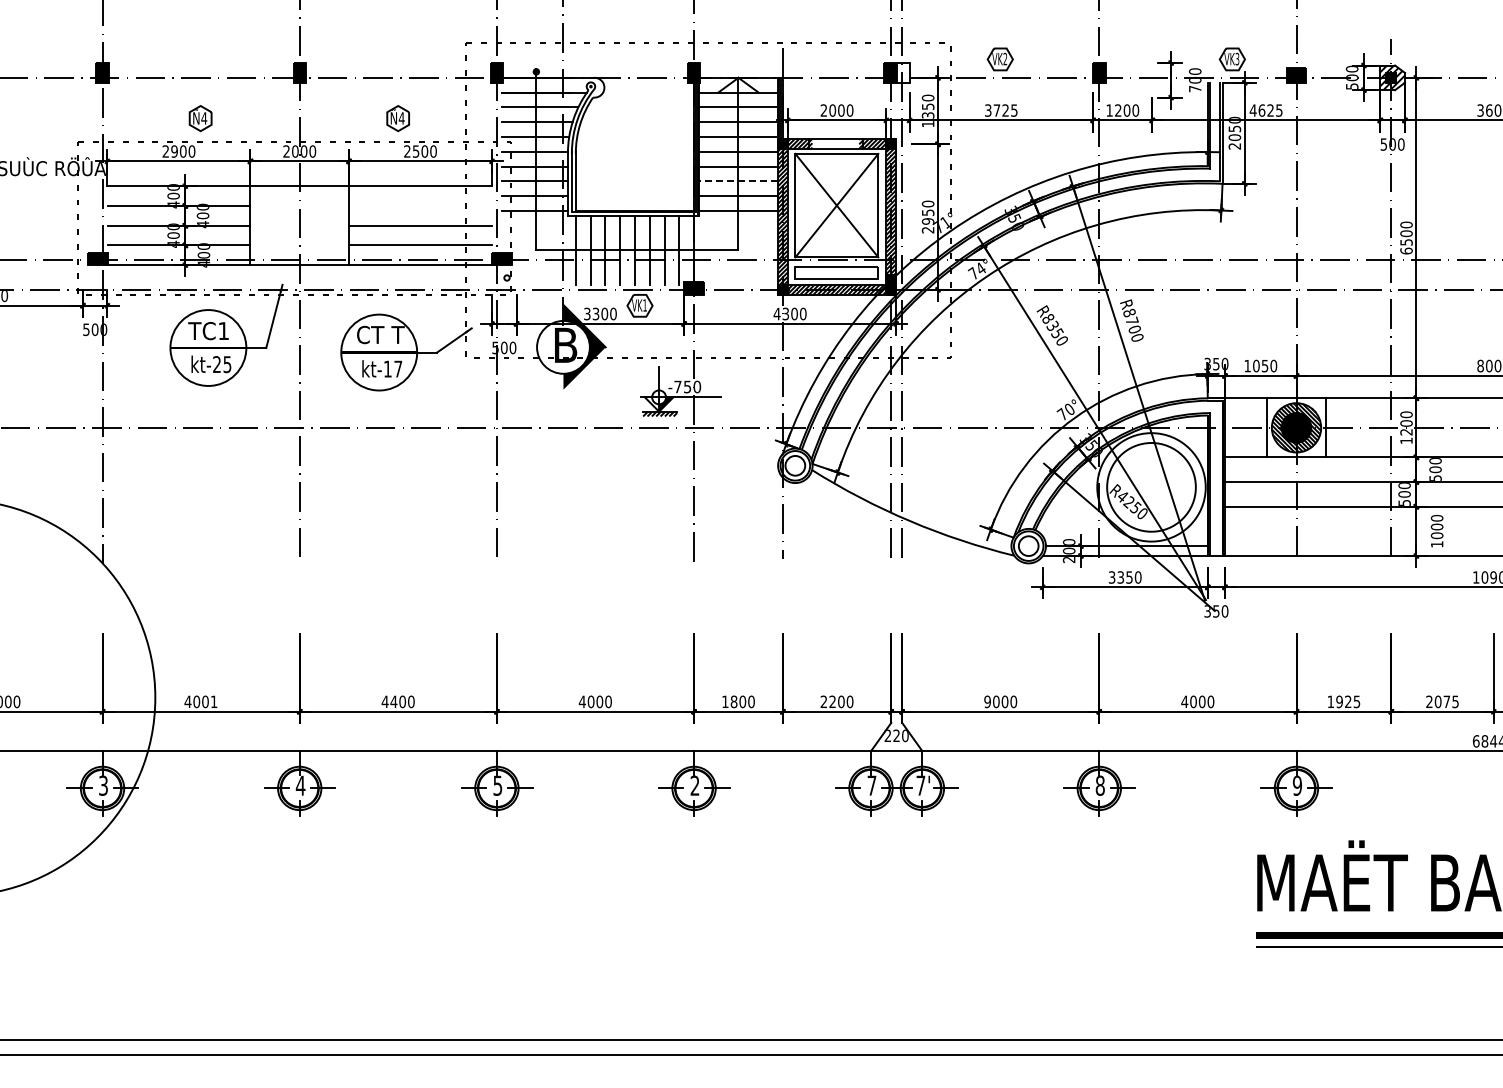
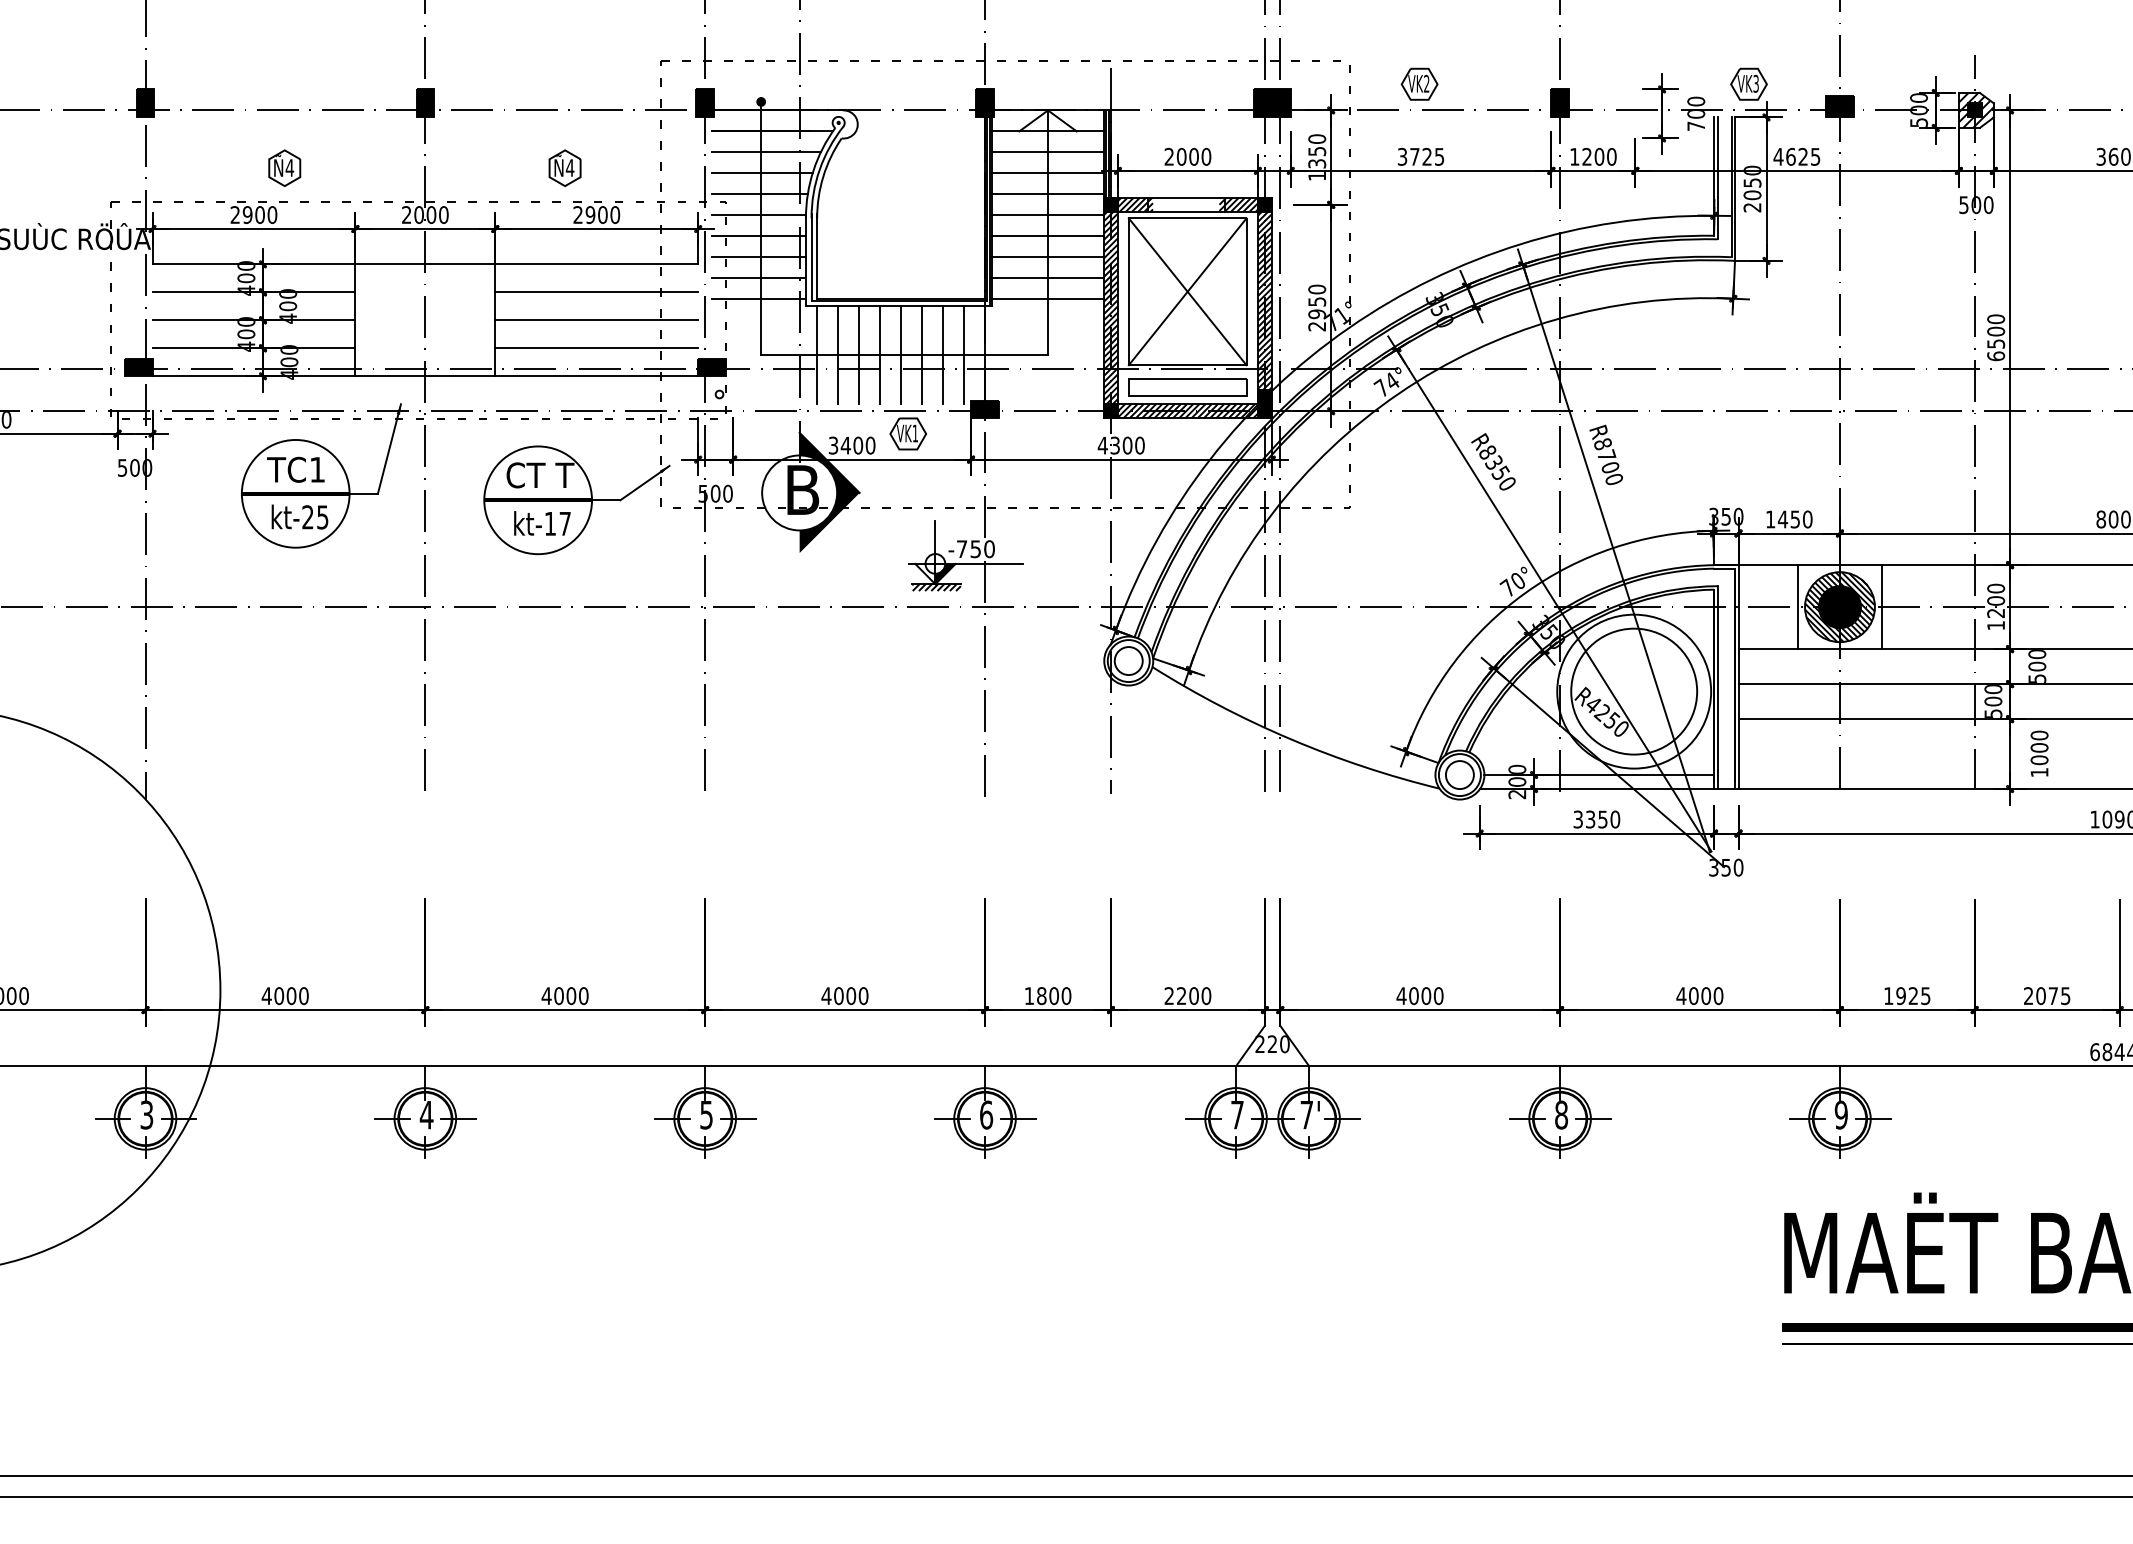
fill: (903, 72) -> (1282, 102), added
text: (415, 151) -> (589, 214), 2500 -> 2900
line: (737, 181) -> (1046, 257), dashed -> solid
line: (420, 206) -> (596, 293), added
text: (595, 313) -> (845, 444), 3300 -> 3400
text: (1255, 365) -> (1781, 518), 1050 -> 1450
text: (213, 701) -> (302, 995), 4001 -> 4000
text: (393, 701) -> (558, 995), 4400 -> 4000
text: (987, 701) -> (1401, 995), 9000 -> 4000
text: (694, 785) -> (985, 1114), 2 -> 6

